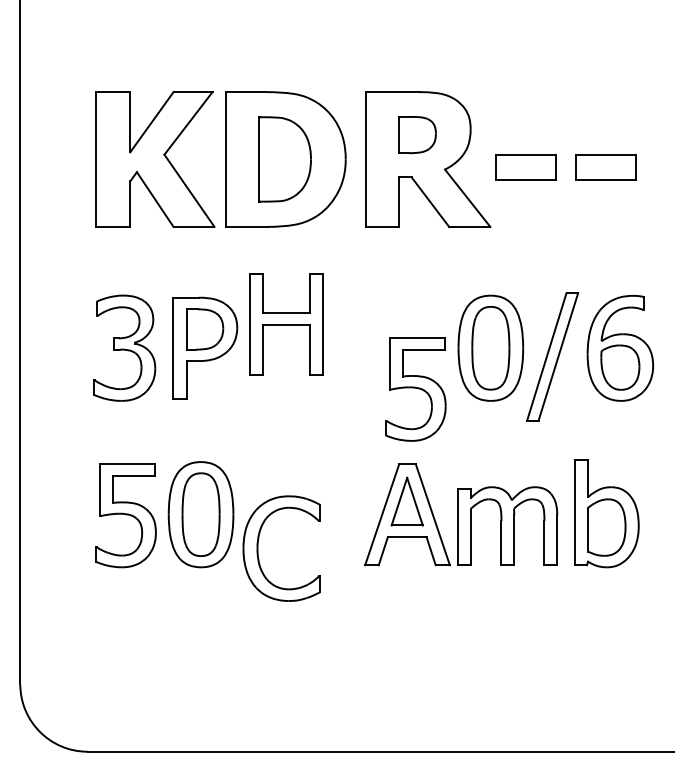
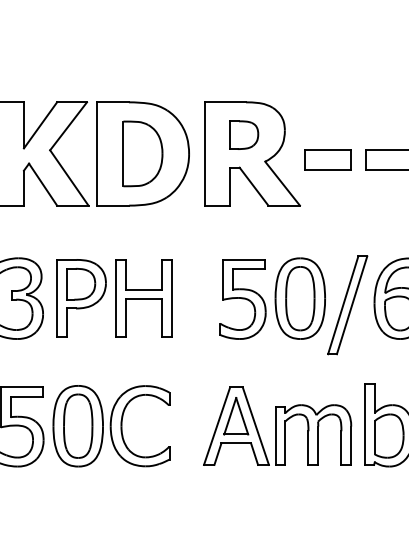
part: (286, 324) -> (143, 298), moved
part: (415, 389) -> (242, 299), moved
part: (258, 548) -> (122, 426), moved

